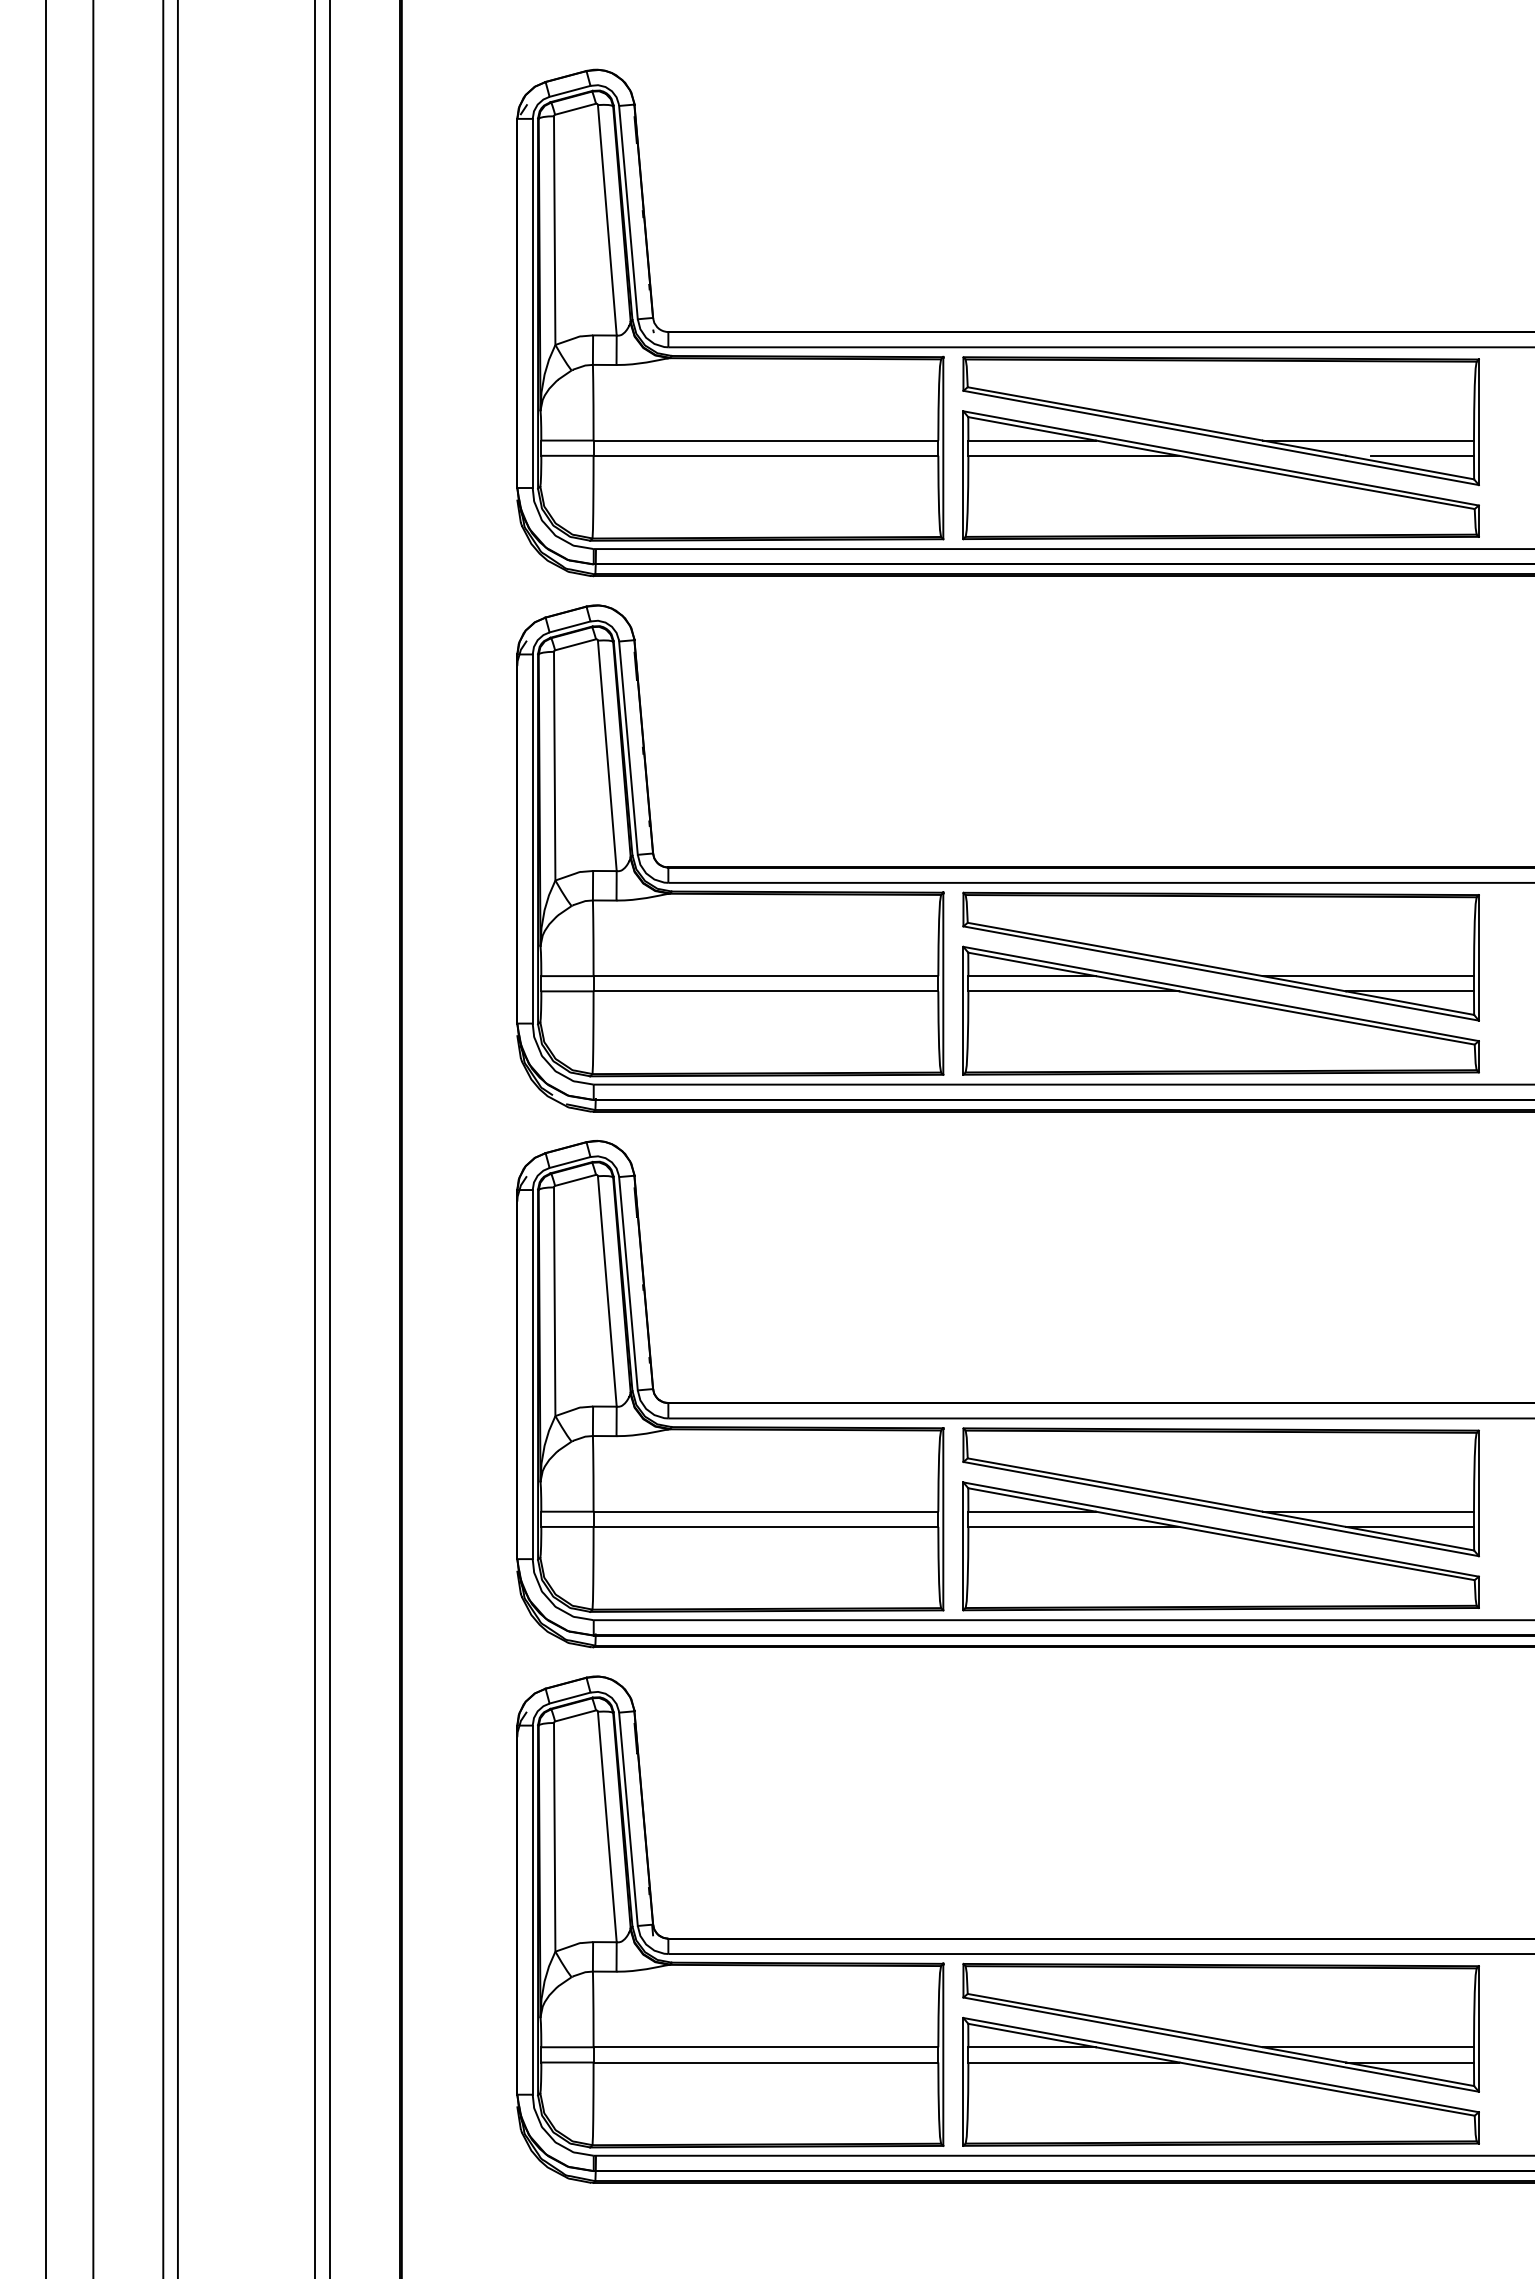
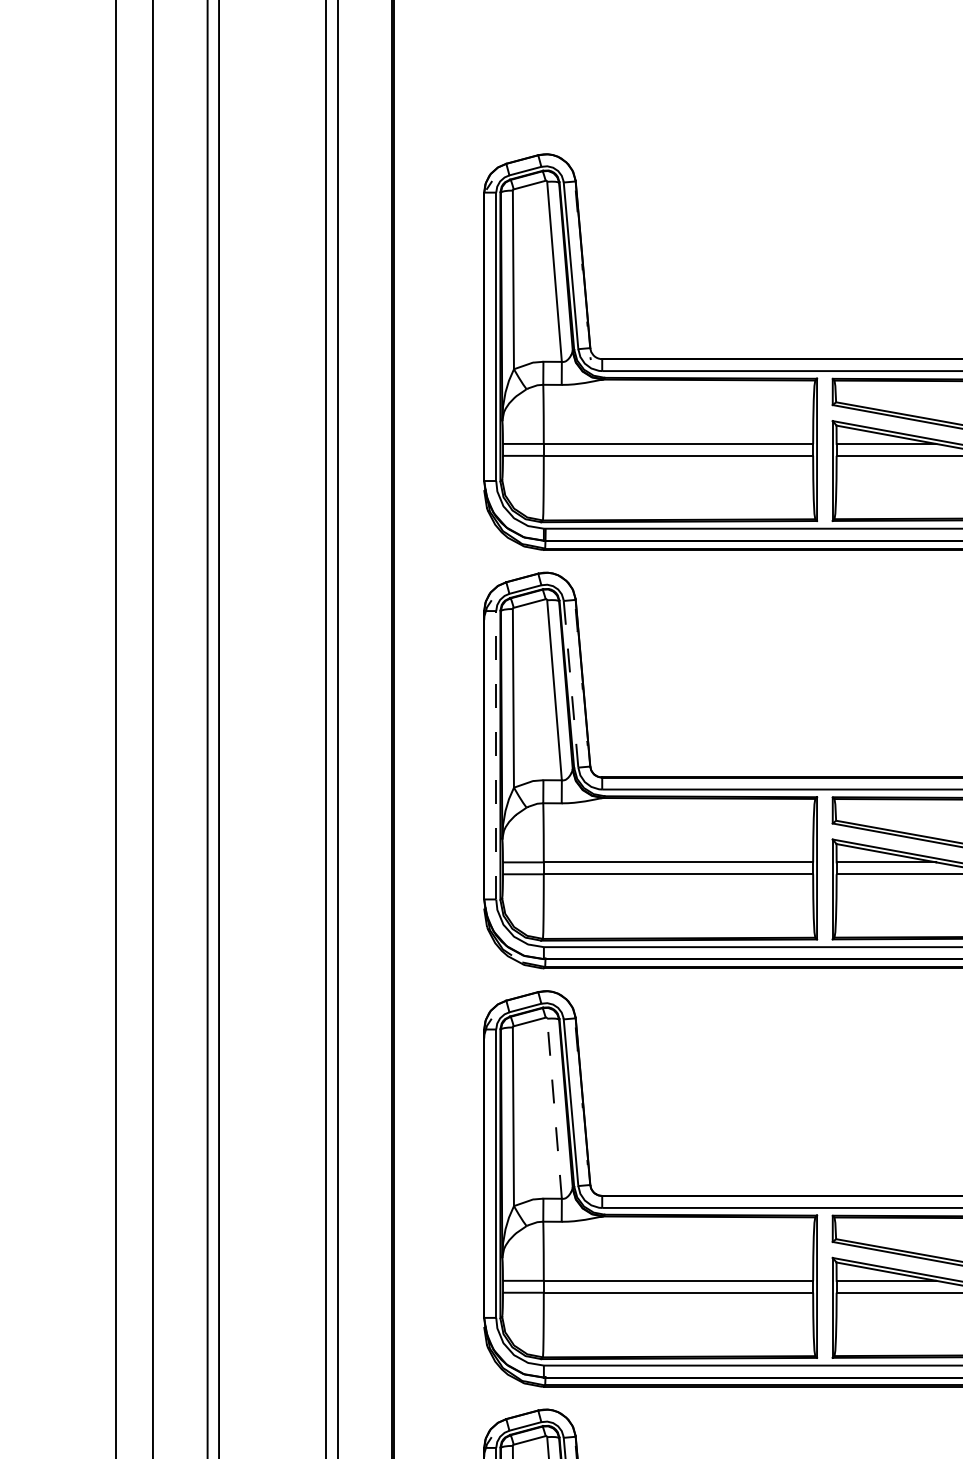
line: (628, 748) -> (571, 684), solid -> dashed
line: (532, 839) -> (496, 755), solid -> dashed
line: (607, 1291) -> (554, 1108), solid -> dashed

